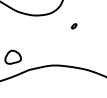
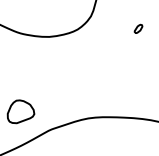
part: (73, 26) -> (137, 29), moved

